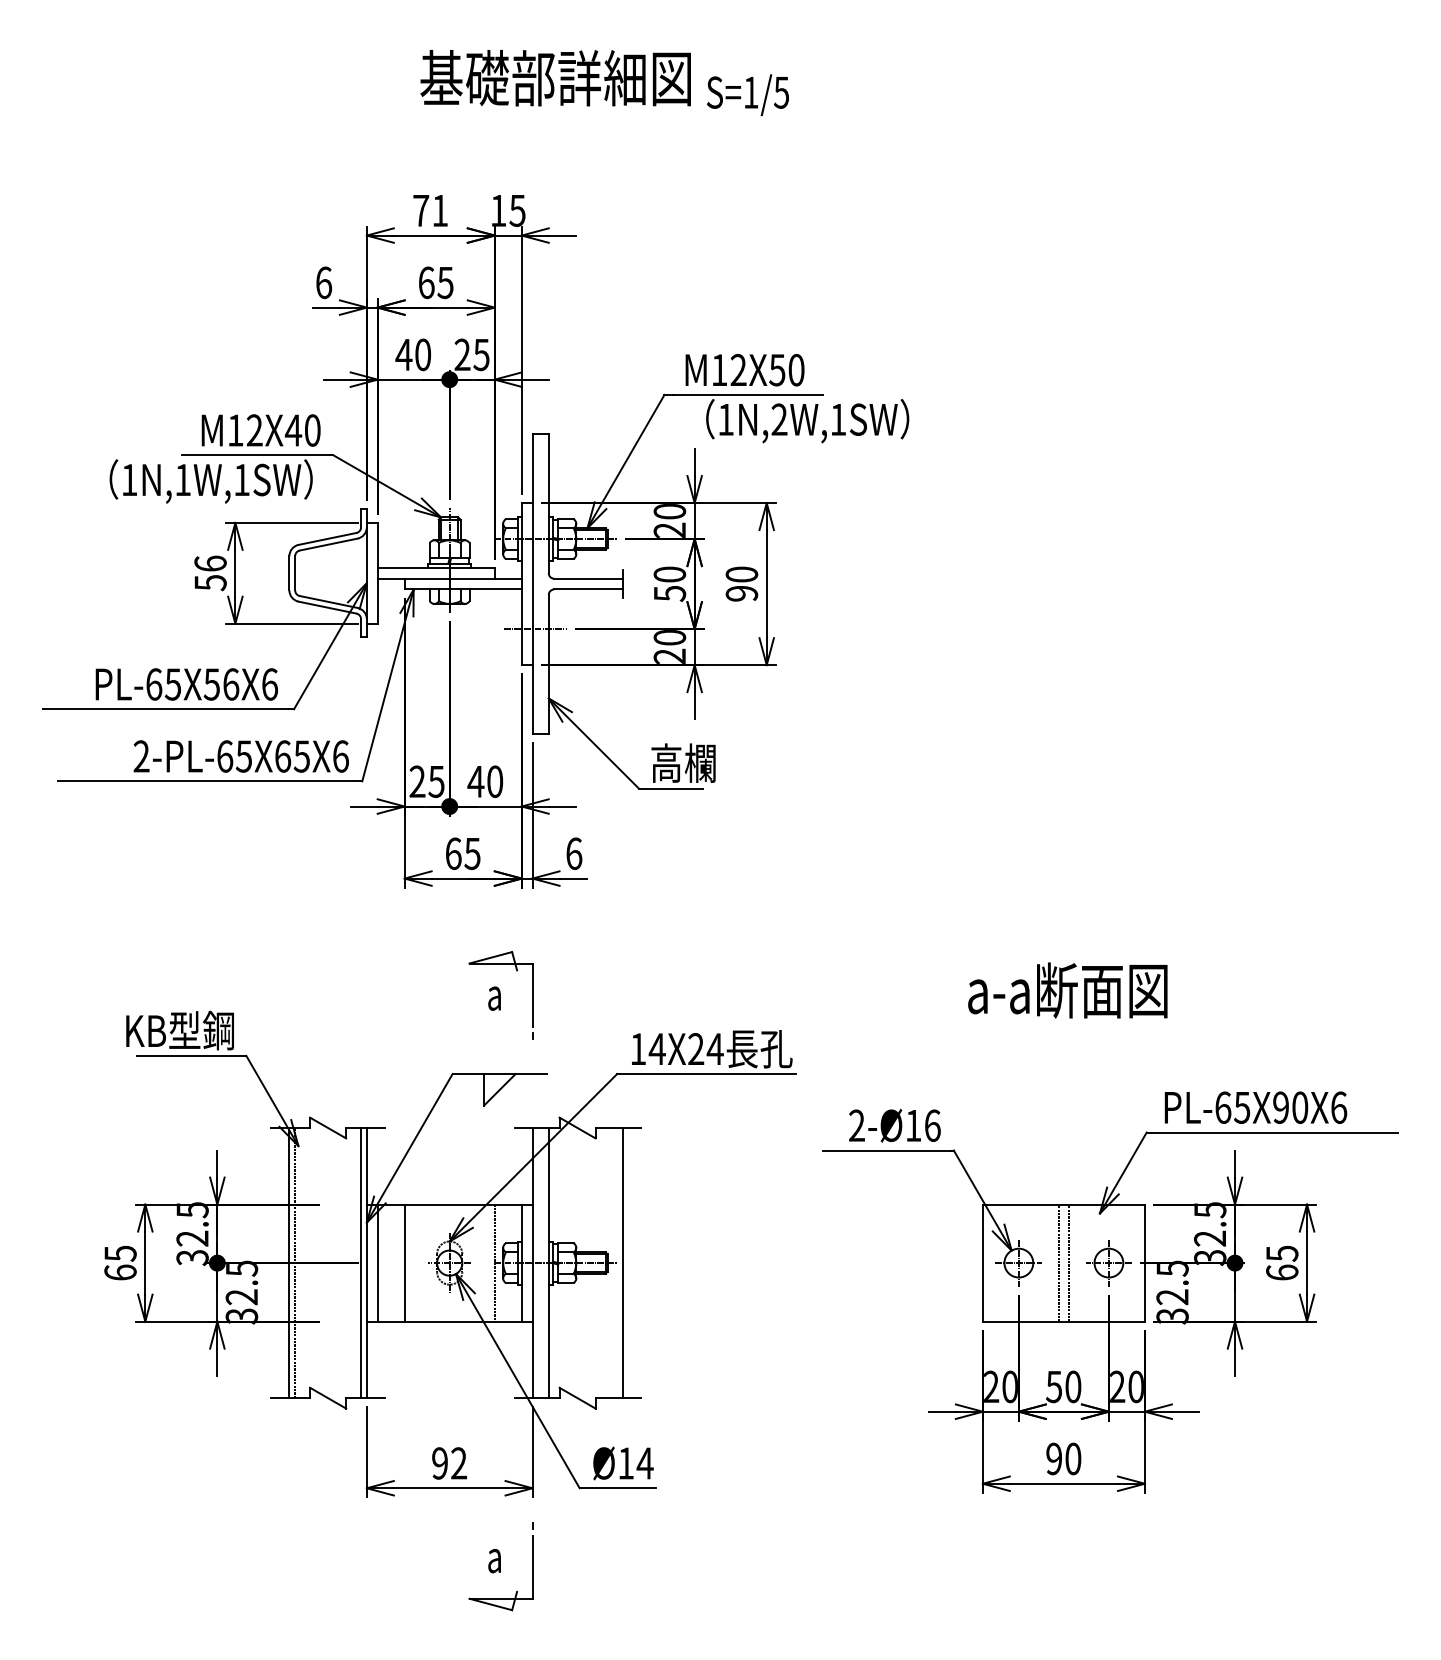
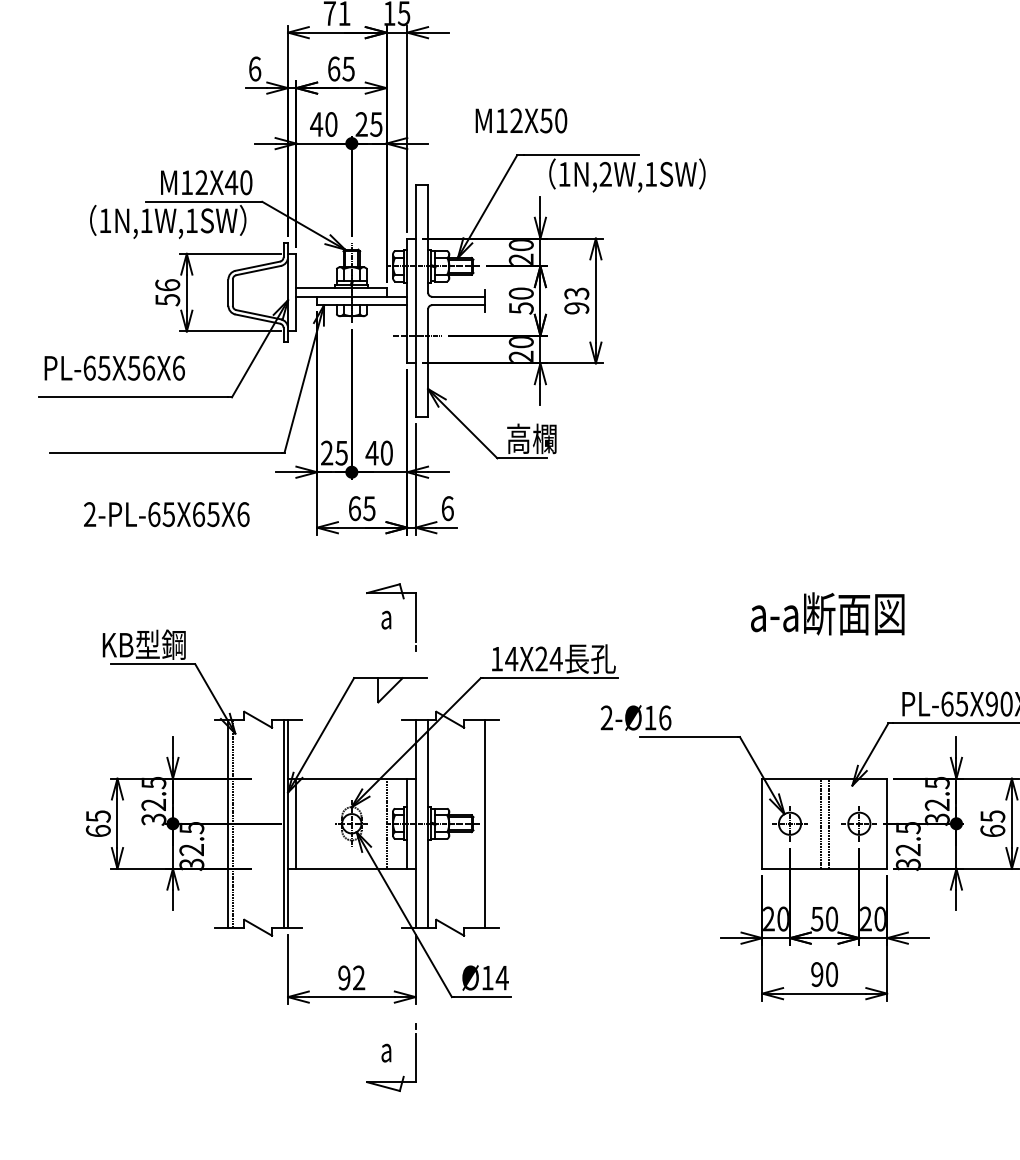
text: (744, 370) -> (521, 121), moved
text: (741, 574) -> (576, 293), 90 -> 93
text: (186, 684) -> (114, 368), moved
text: (240, 756) -> (166, 514), moved
text: (894, 1125) -> (635, 717), moved
line: (404, 1262) -> (317, 823), removed

